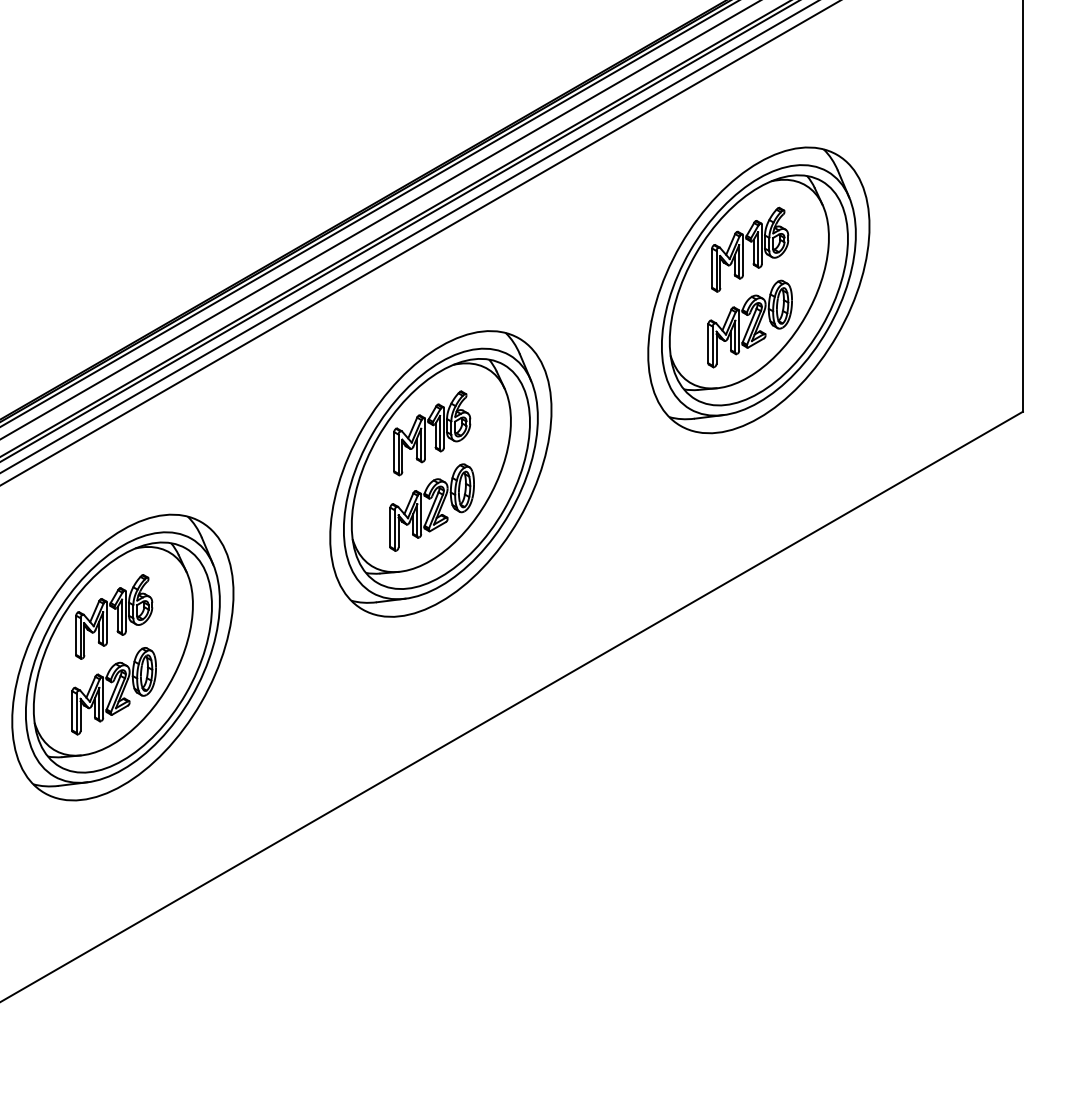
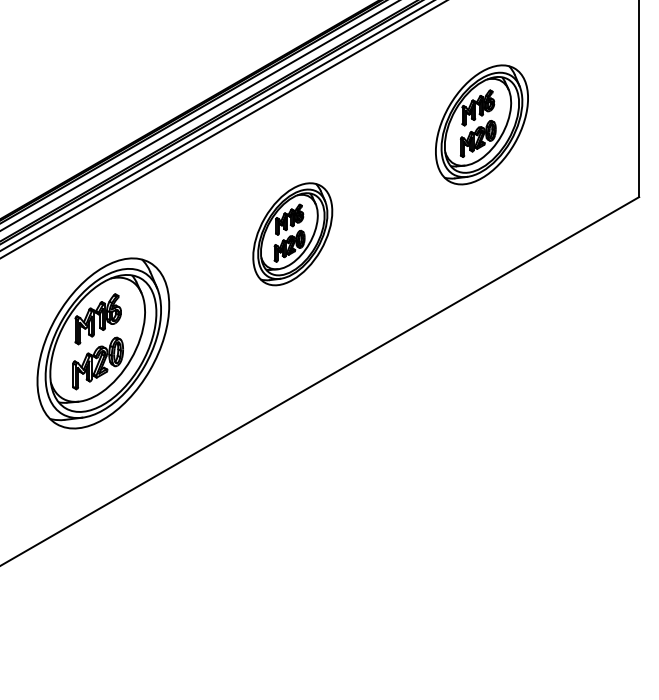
part: (758, 289) -> (481, 124), size x0.7
part: (440, 474) -> (292, 234), size x0.6

